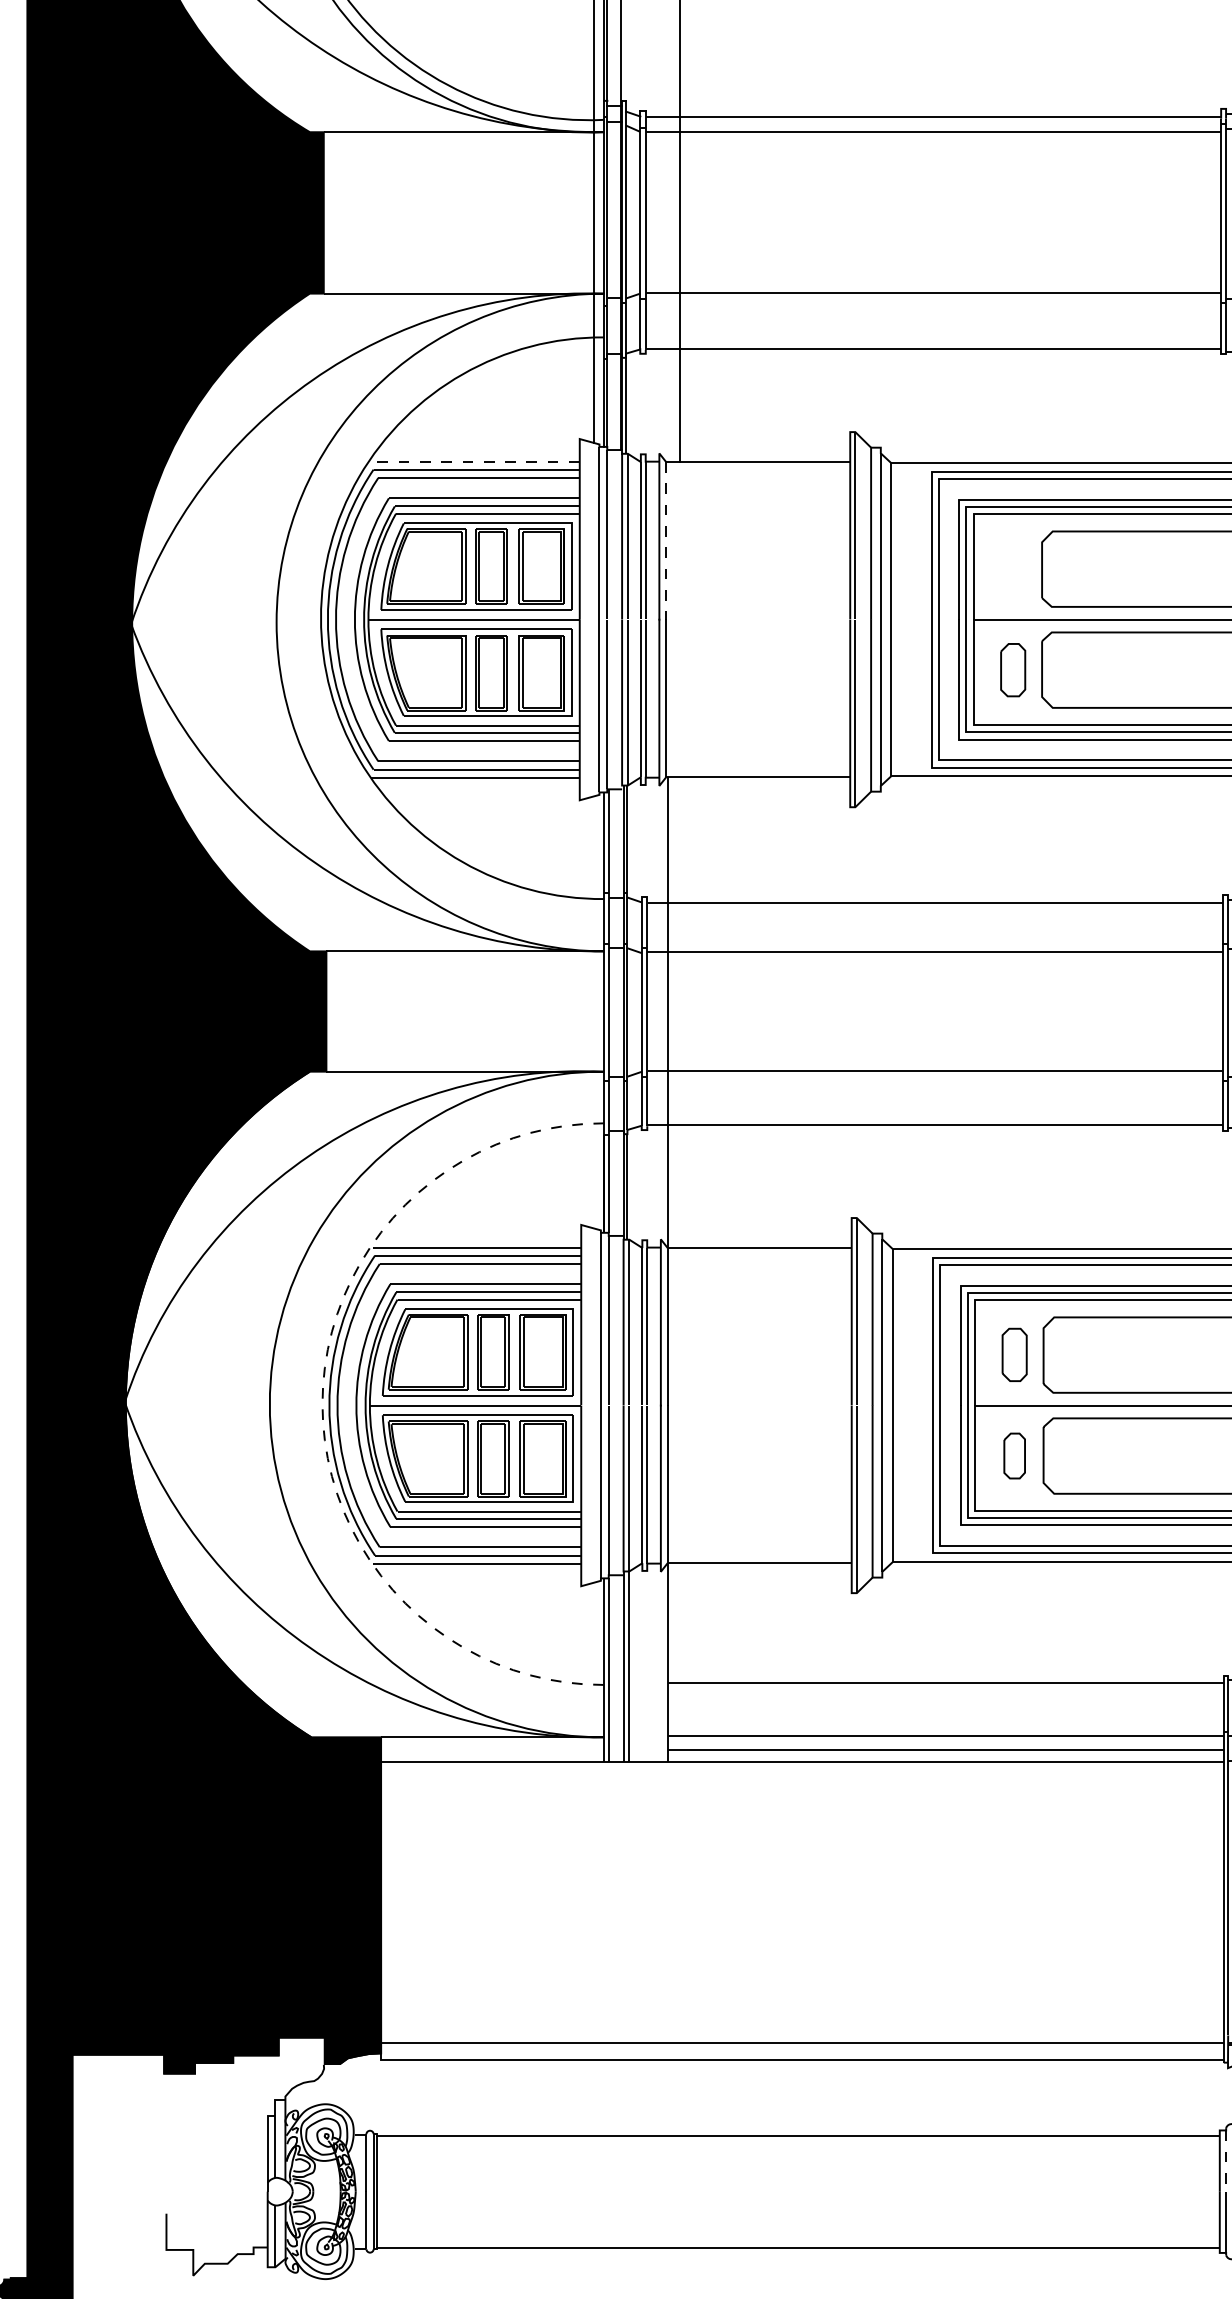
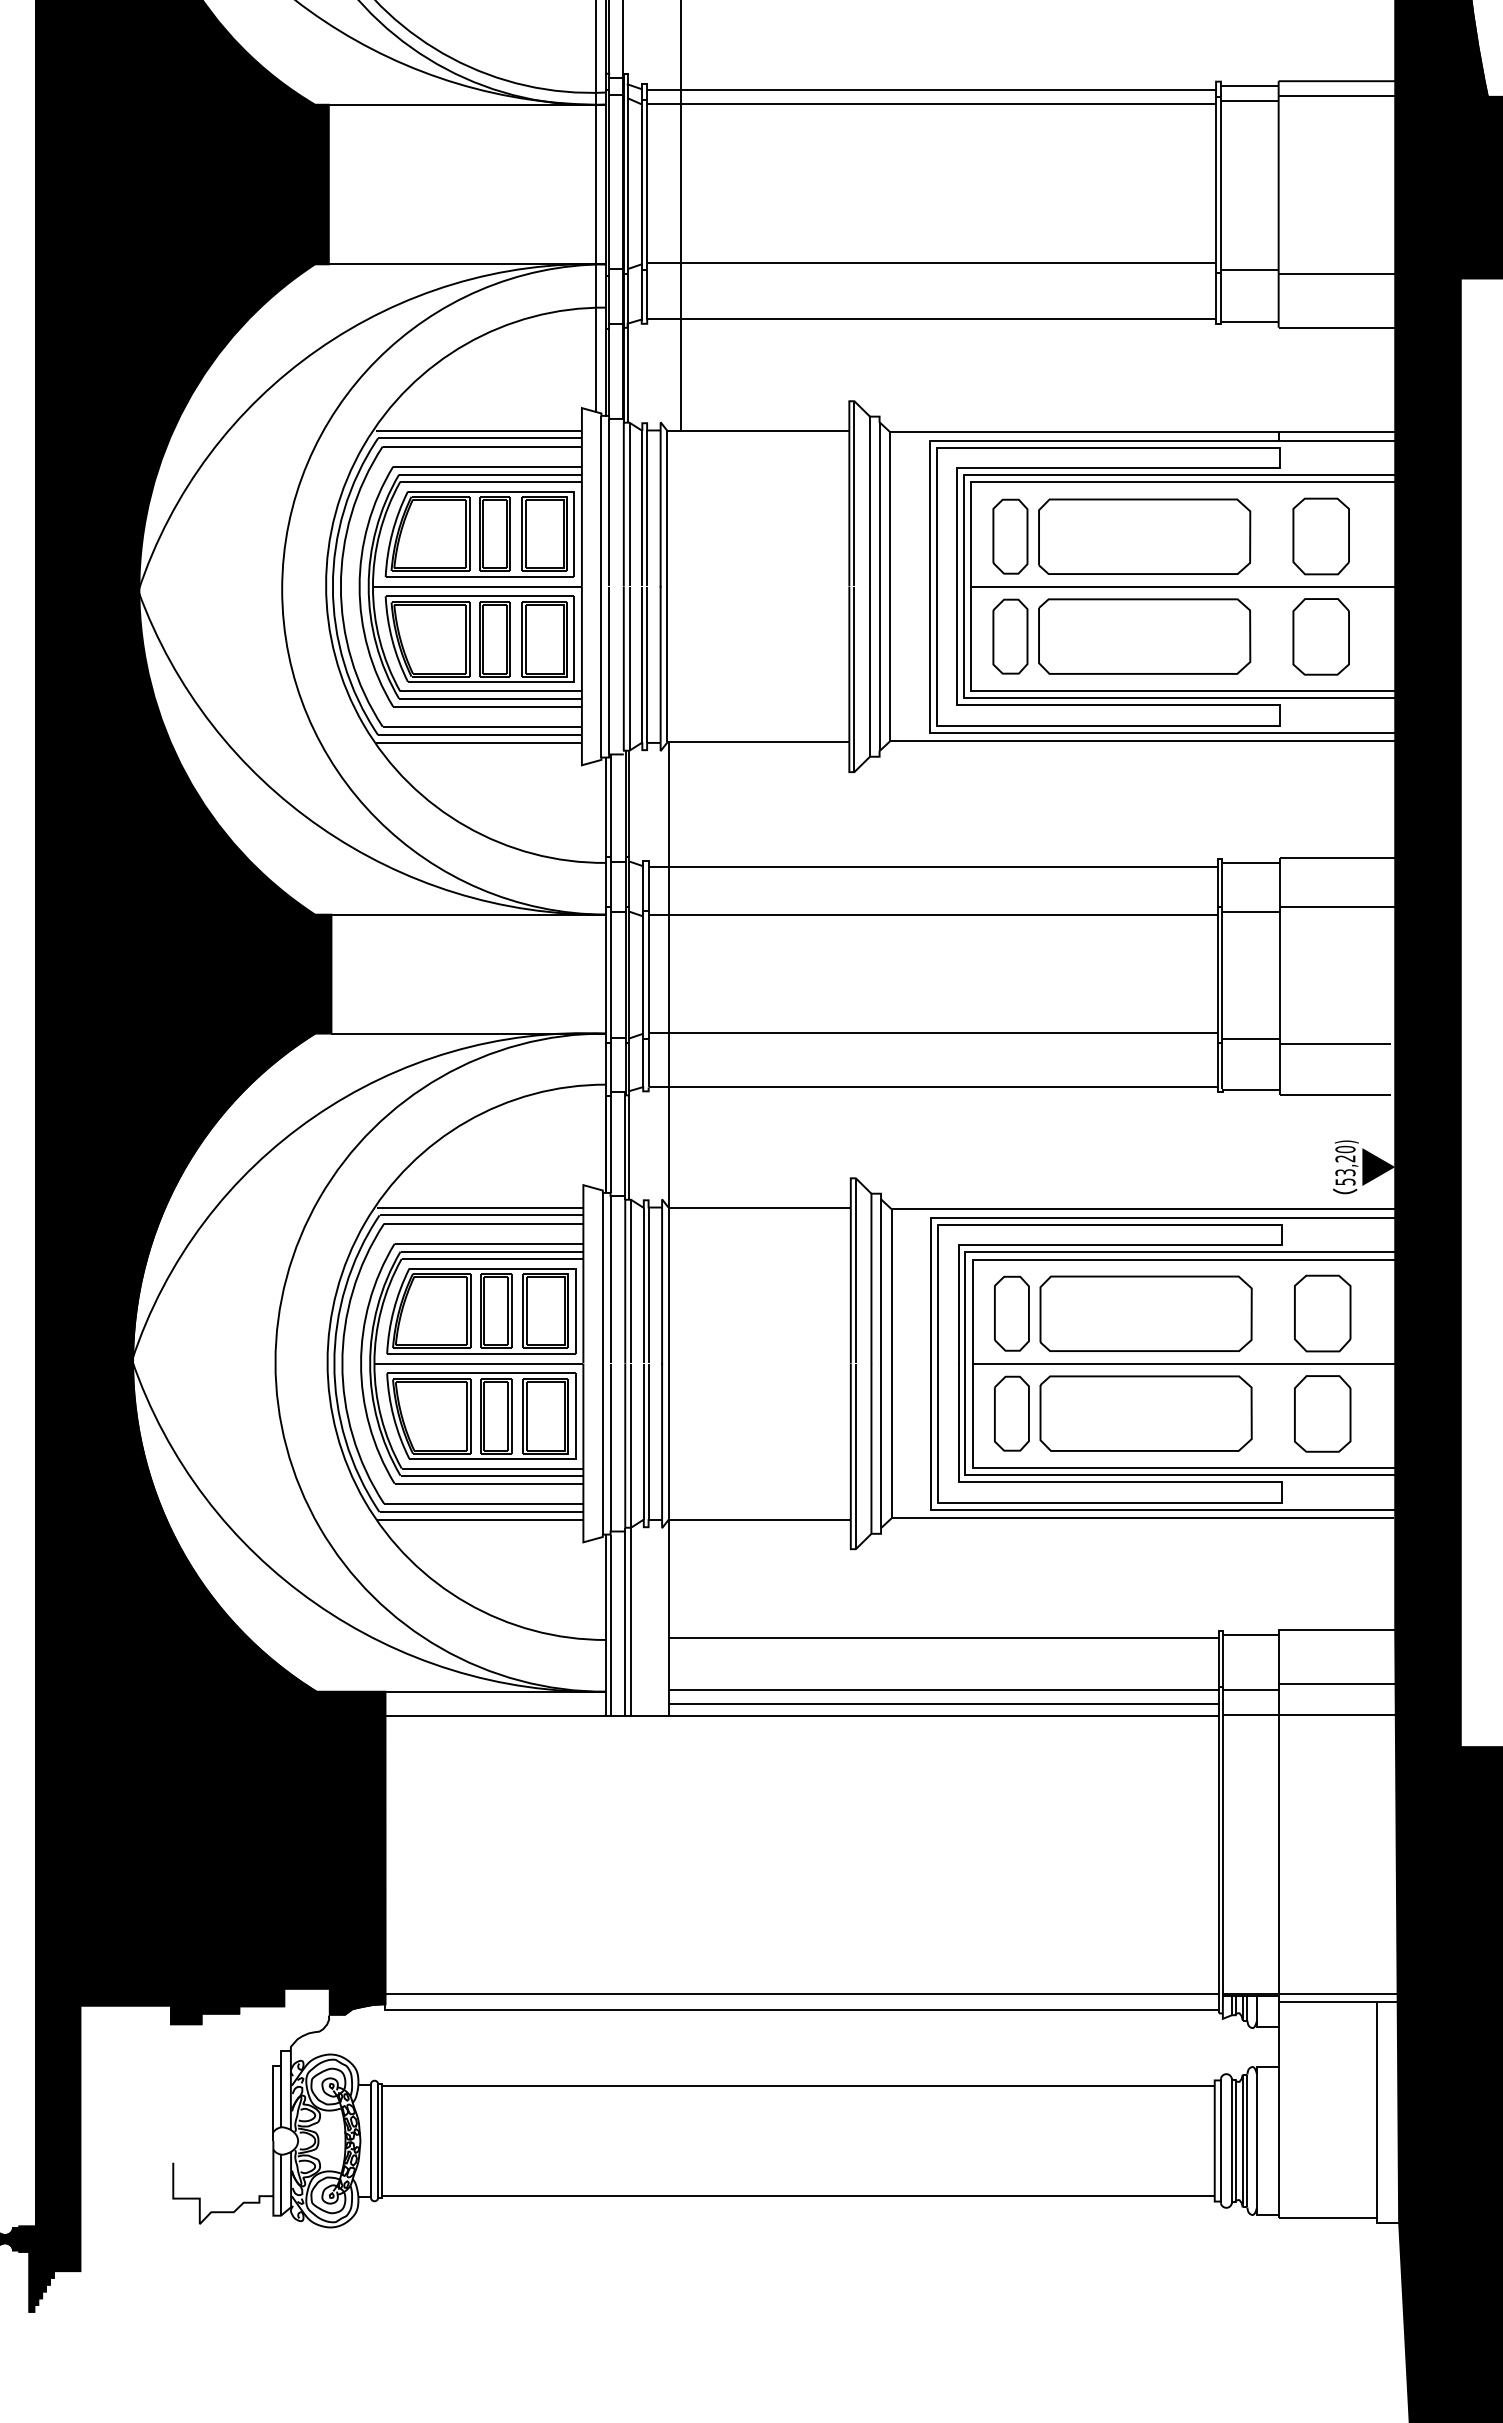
line: (475, 461) -> (478, 430), dashed -> solid
line: (666, 541) -> (667, 509), dashed -> solid
part: (1013, 568) -> (1010, 536), added
part: (1013, 670) -> (1010, 636), size x1.43
part: (1014, 1354) -> (1011, 1313), size x1.43
arc: (322, 1404) -> (327, 1362), dashed -> solid
part: (1014, 1455) -> (1011, 1413), size x1.67
line: (1226, 2161) -> (1221, 2111), dashed -> solid

